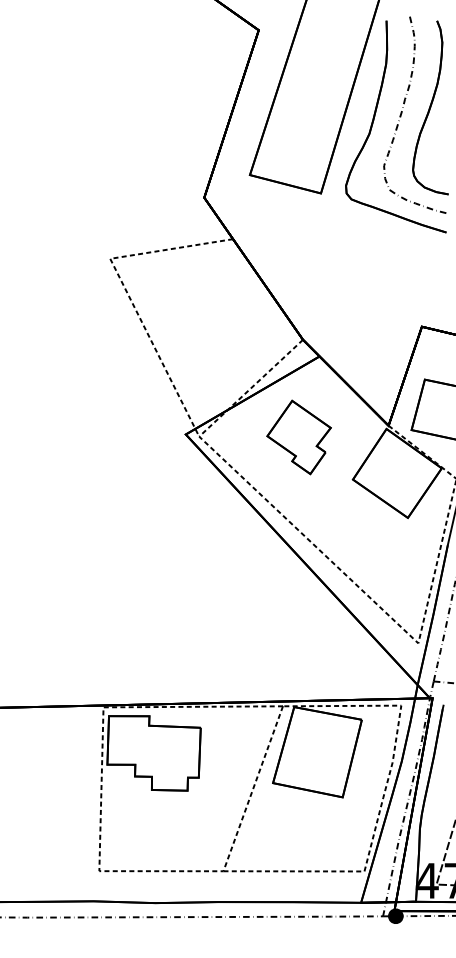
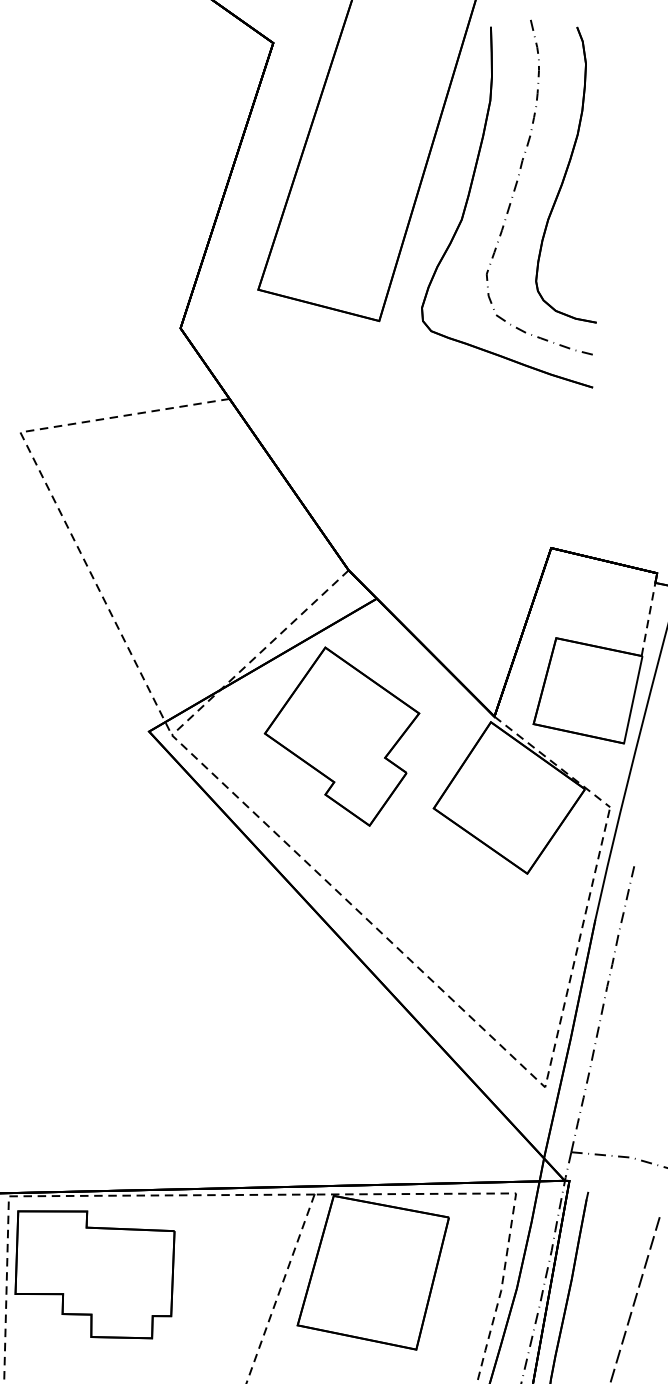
part: (298, 437) -> (341, 736), size x1.43

